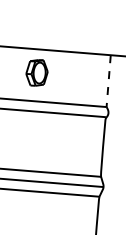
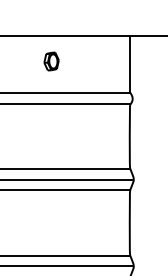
part: (36, 72) -> (51, 61), size x0.62
line: (109, 81) -> (130, 64), dashed -> solid

